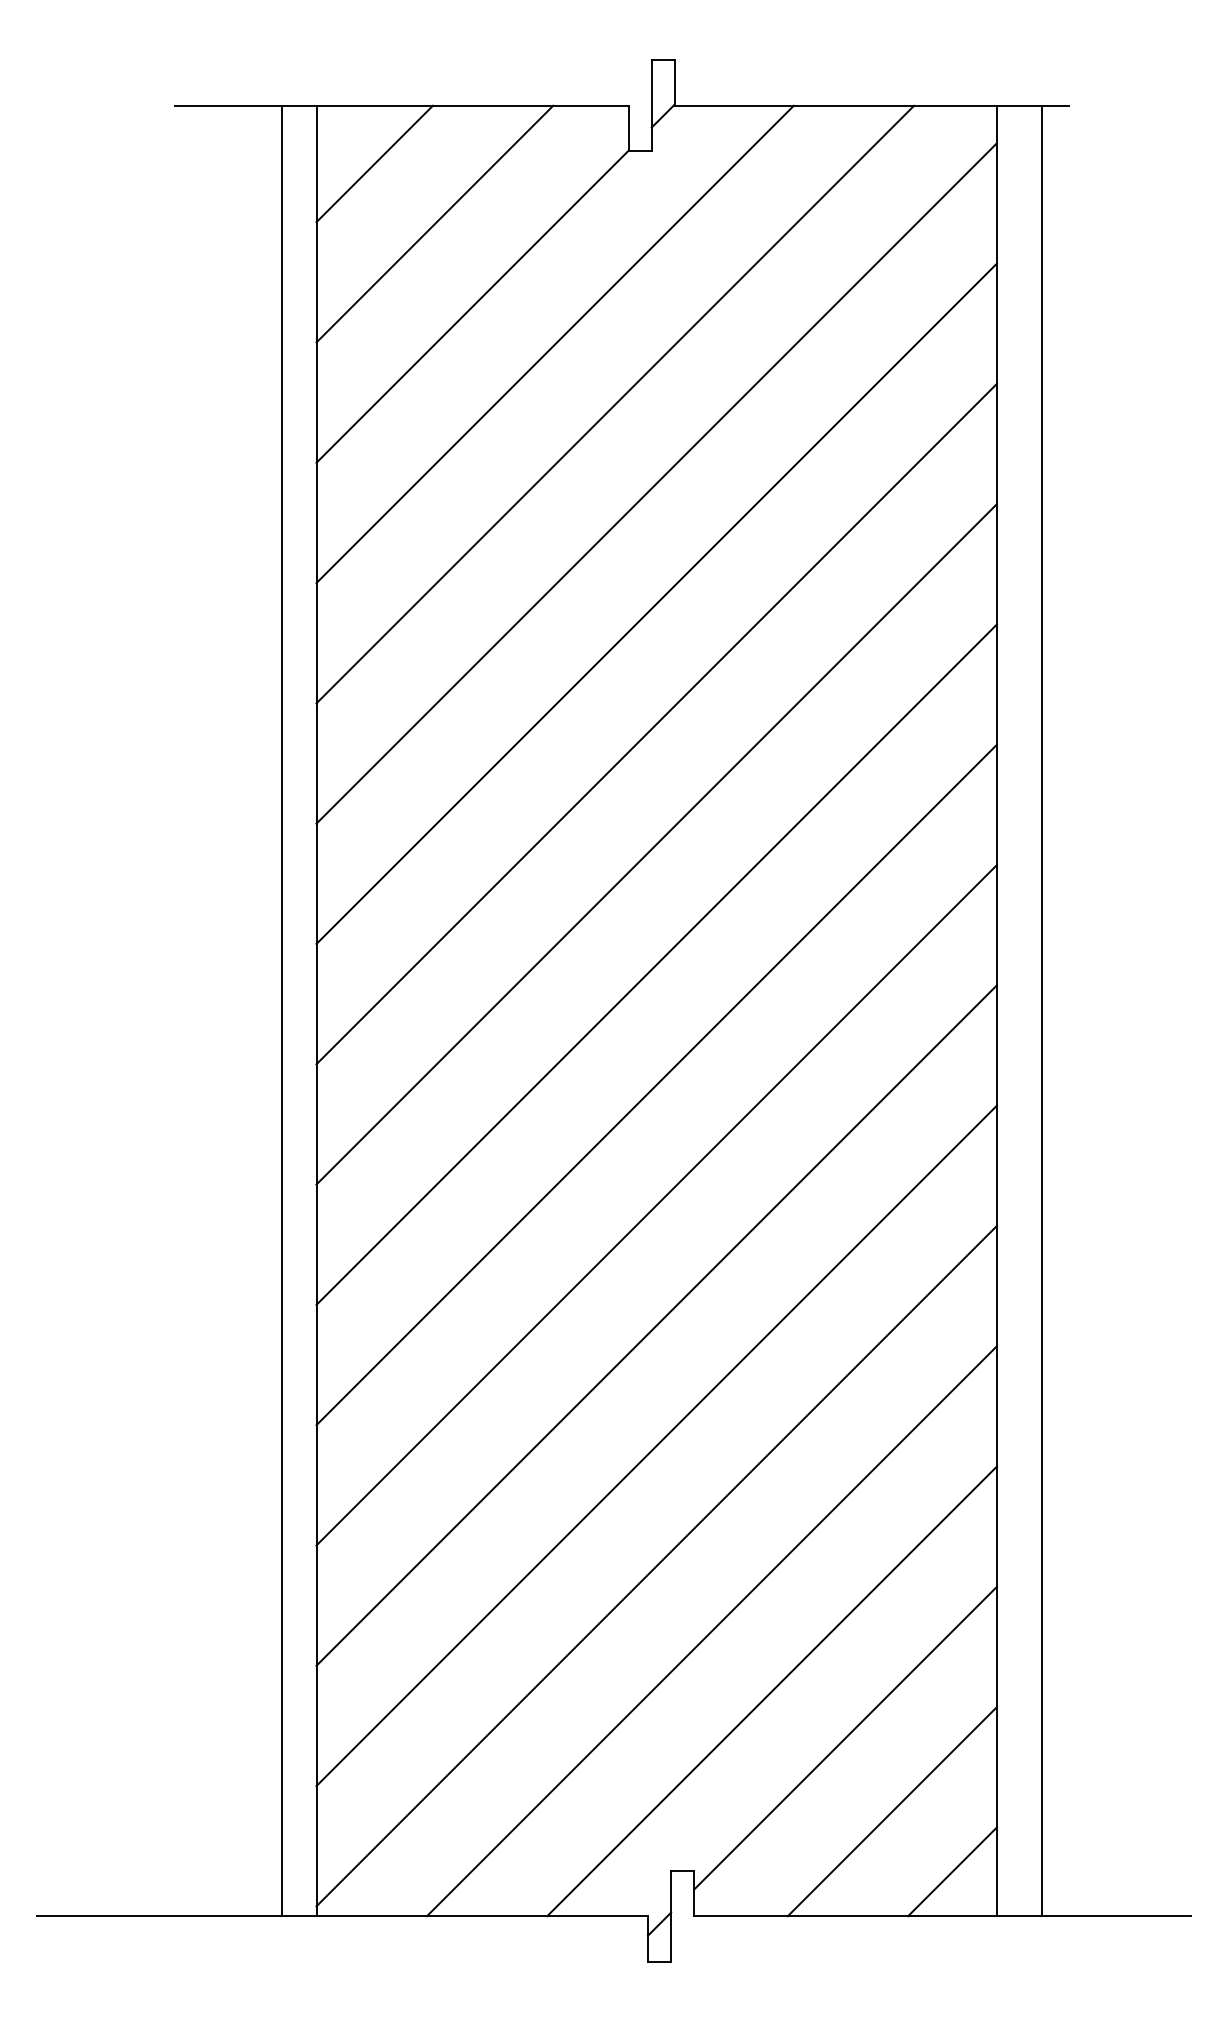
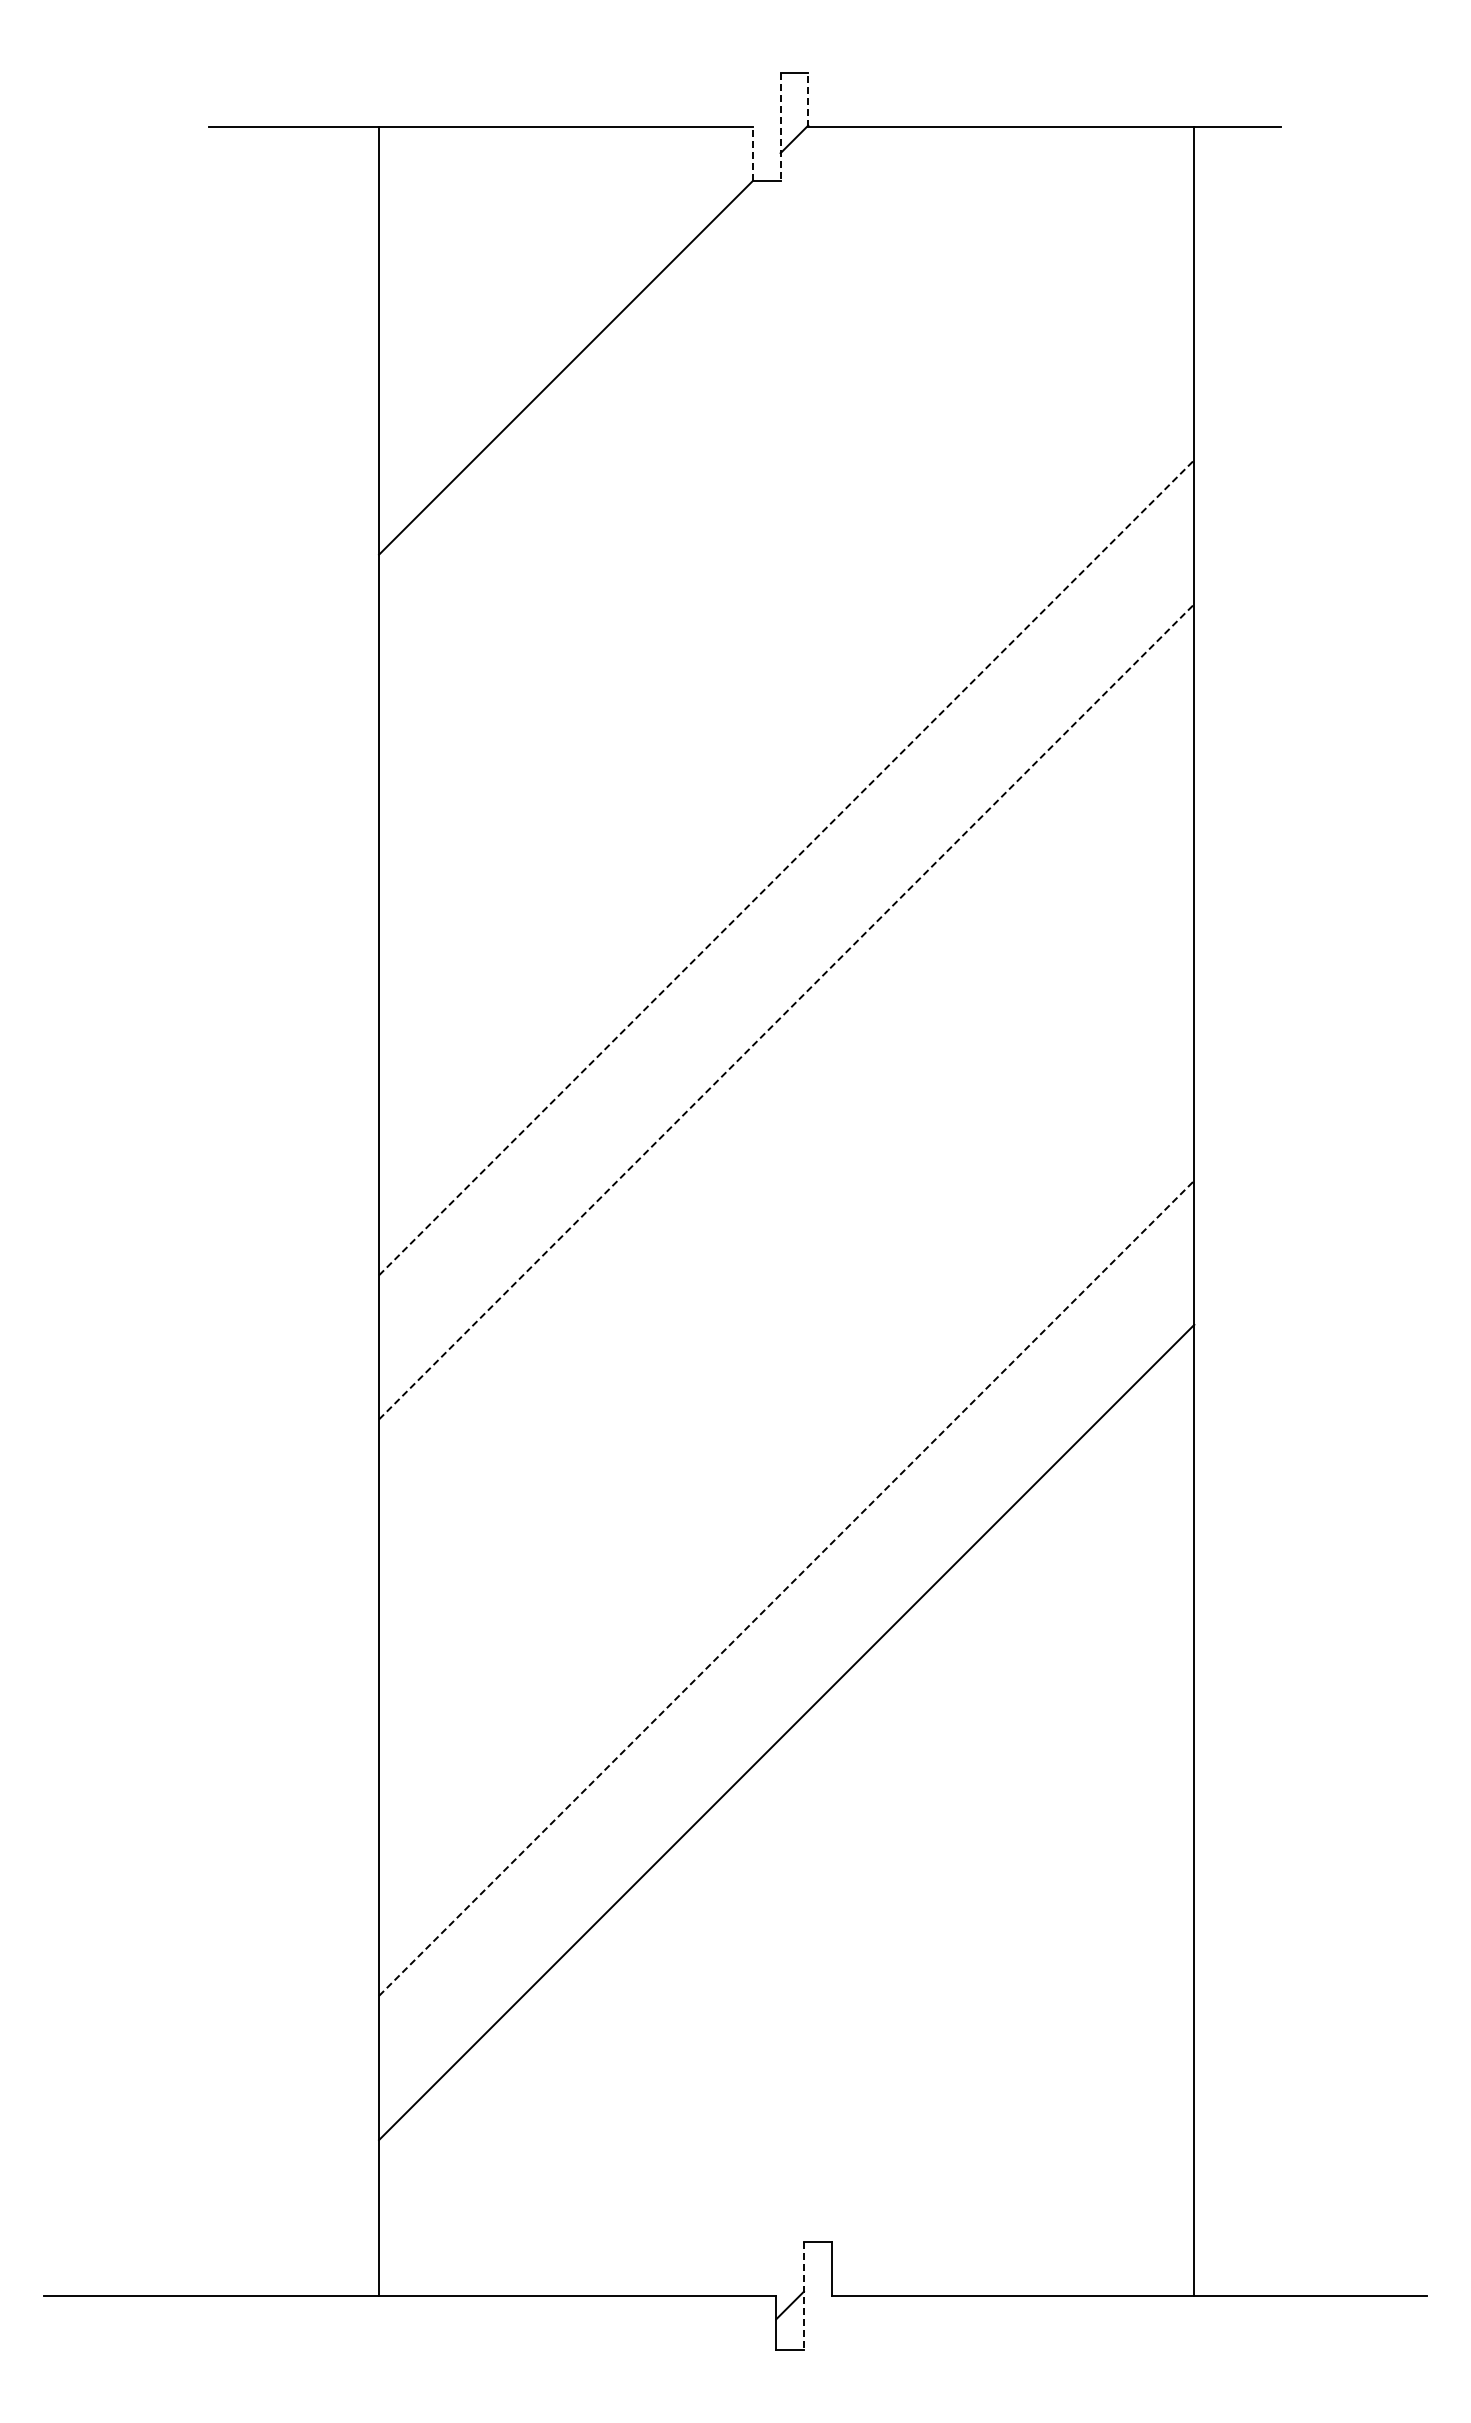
line: (674, 82) -> (808, 99), solid -> dashed
line: (651, 106) -> (780, 127), solid -> dashed
line: (628, 127) -> (752, 153), solid -> dashed
line: (374, 163) -> (448, 196), removed
line: (434, 223) -> (520, 268), removed
line: (554, 344) -> (664, 412), removed
line: (615, 404) -> (737, 484), removed
line: (656, 483) -> (786, 579), removed
line: (656, 603) -> (786, 723), removed
line: (657, 723) -> (787, 867), solid -> dashed
line: (657, 844) -> (787, 1011), solid -> dashed
line: (656, 964) -> (786, 1155), removed
line: (282, 1011) -> (338, 1211), removed
line: (1042, 1011) -> (1248, 1211), removed
line: (656, 1084) -> (786, 1299), removed
line: (656, 1204) -> (786, 1443), removed
line: (657, 1324) -> (787, 1587), solid -> dashed
line: (656, 1566) -> (786, 1876), removed
line: (711, 1631) -> (852, 1954), removed
line: (771, 1691) -> (924, 2026), removed
line: (845, 1738) -> (1012, 2082), removed
line: (891, 1811) -> (1068, 2170), removed
line: (952, 1871) -> (1140, 2242), removed
line: (670, 1916) -> (803, 2296), solid -> dashed

